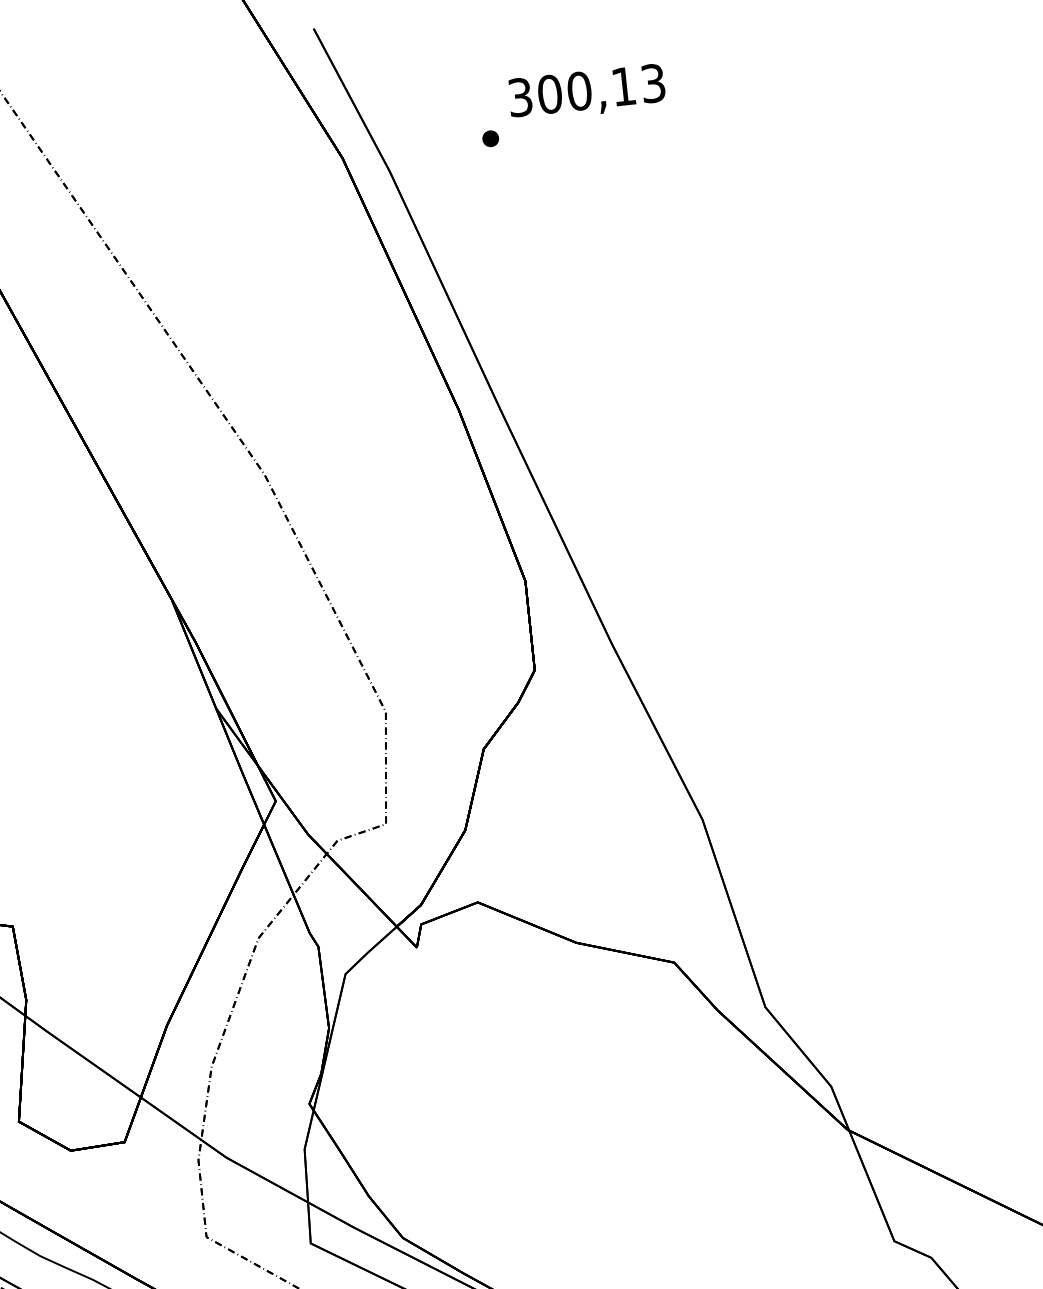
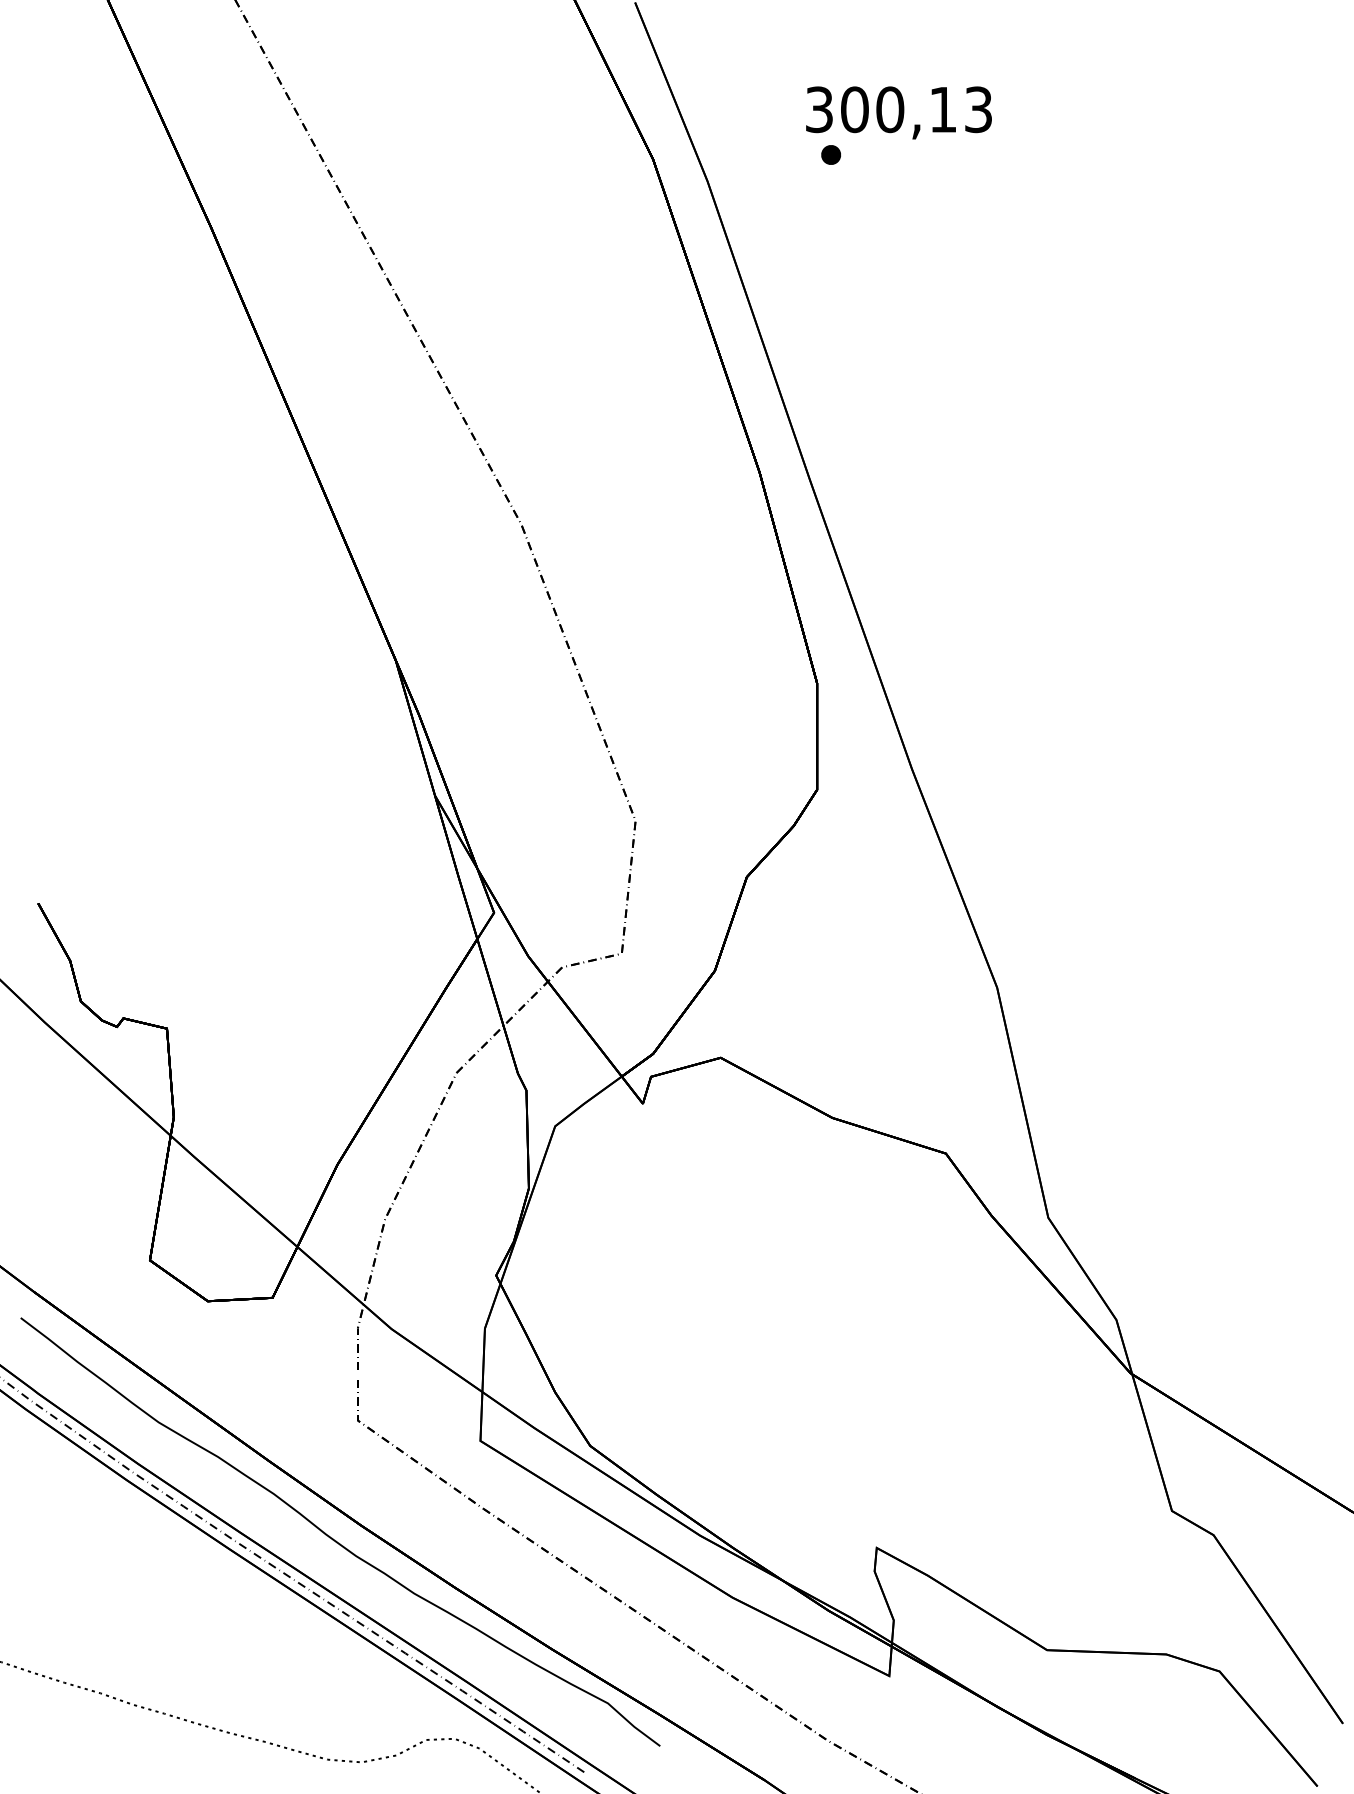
text: (586, 92) -> (898, 112), moved

